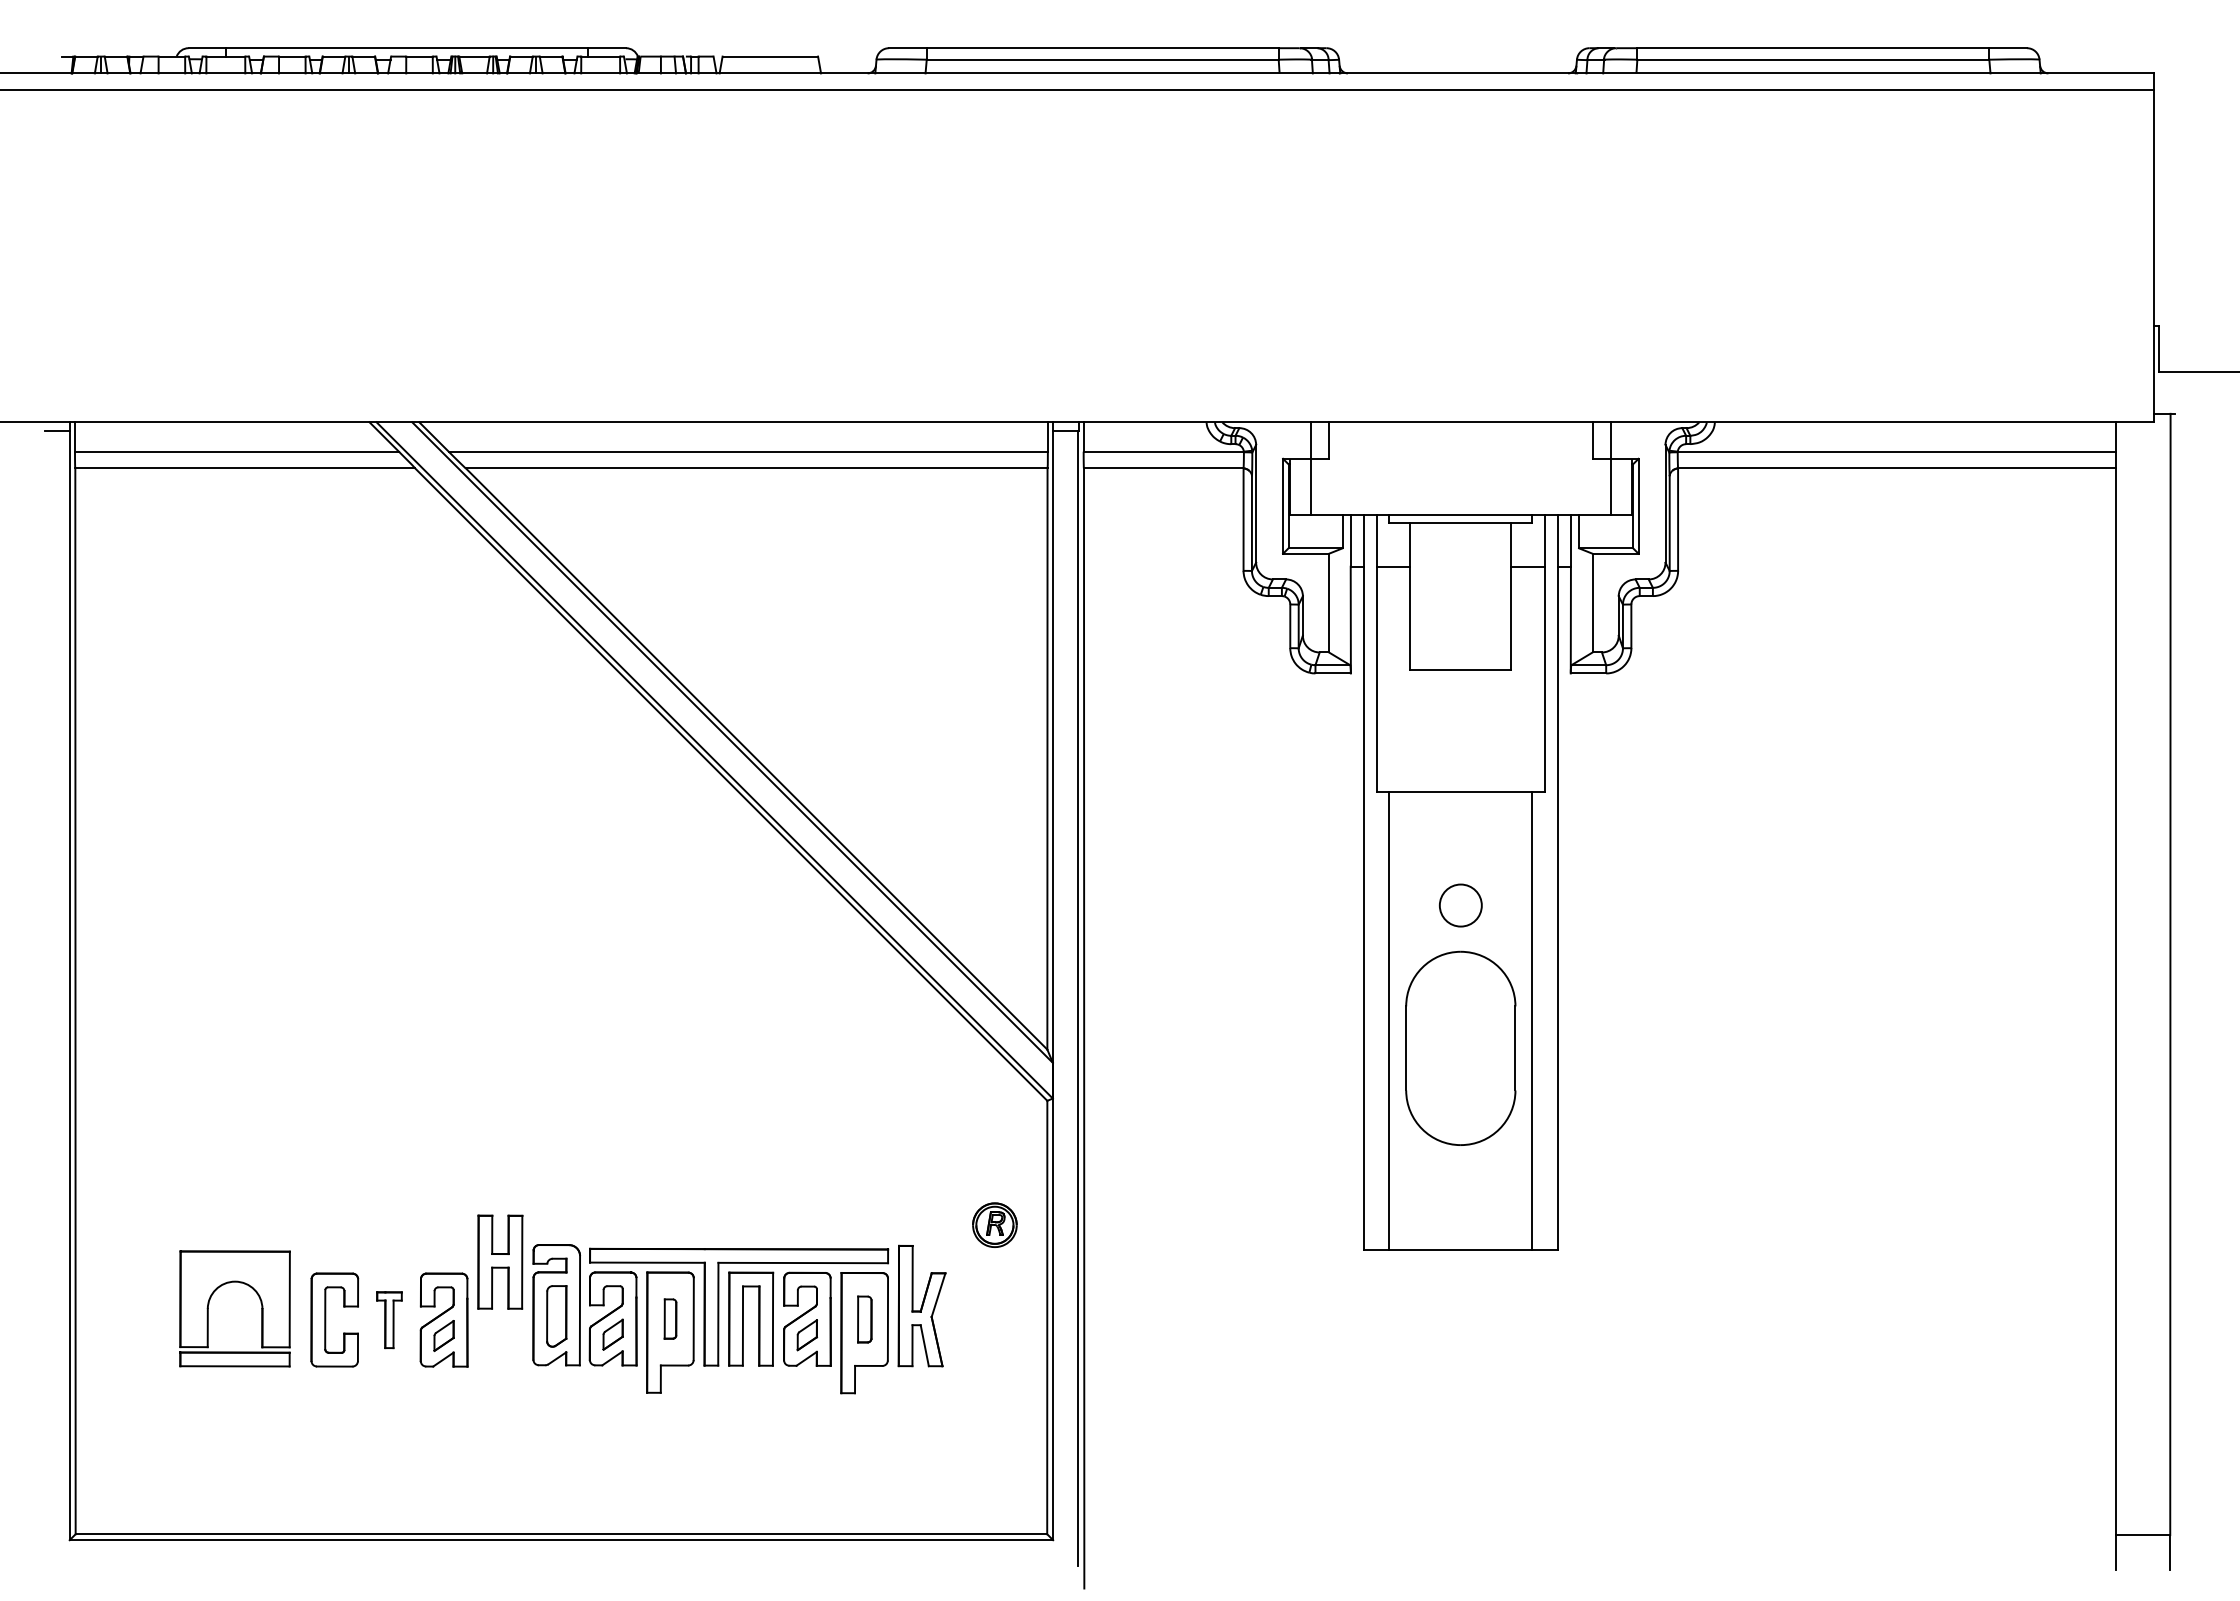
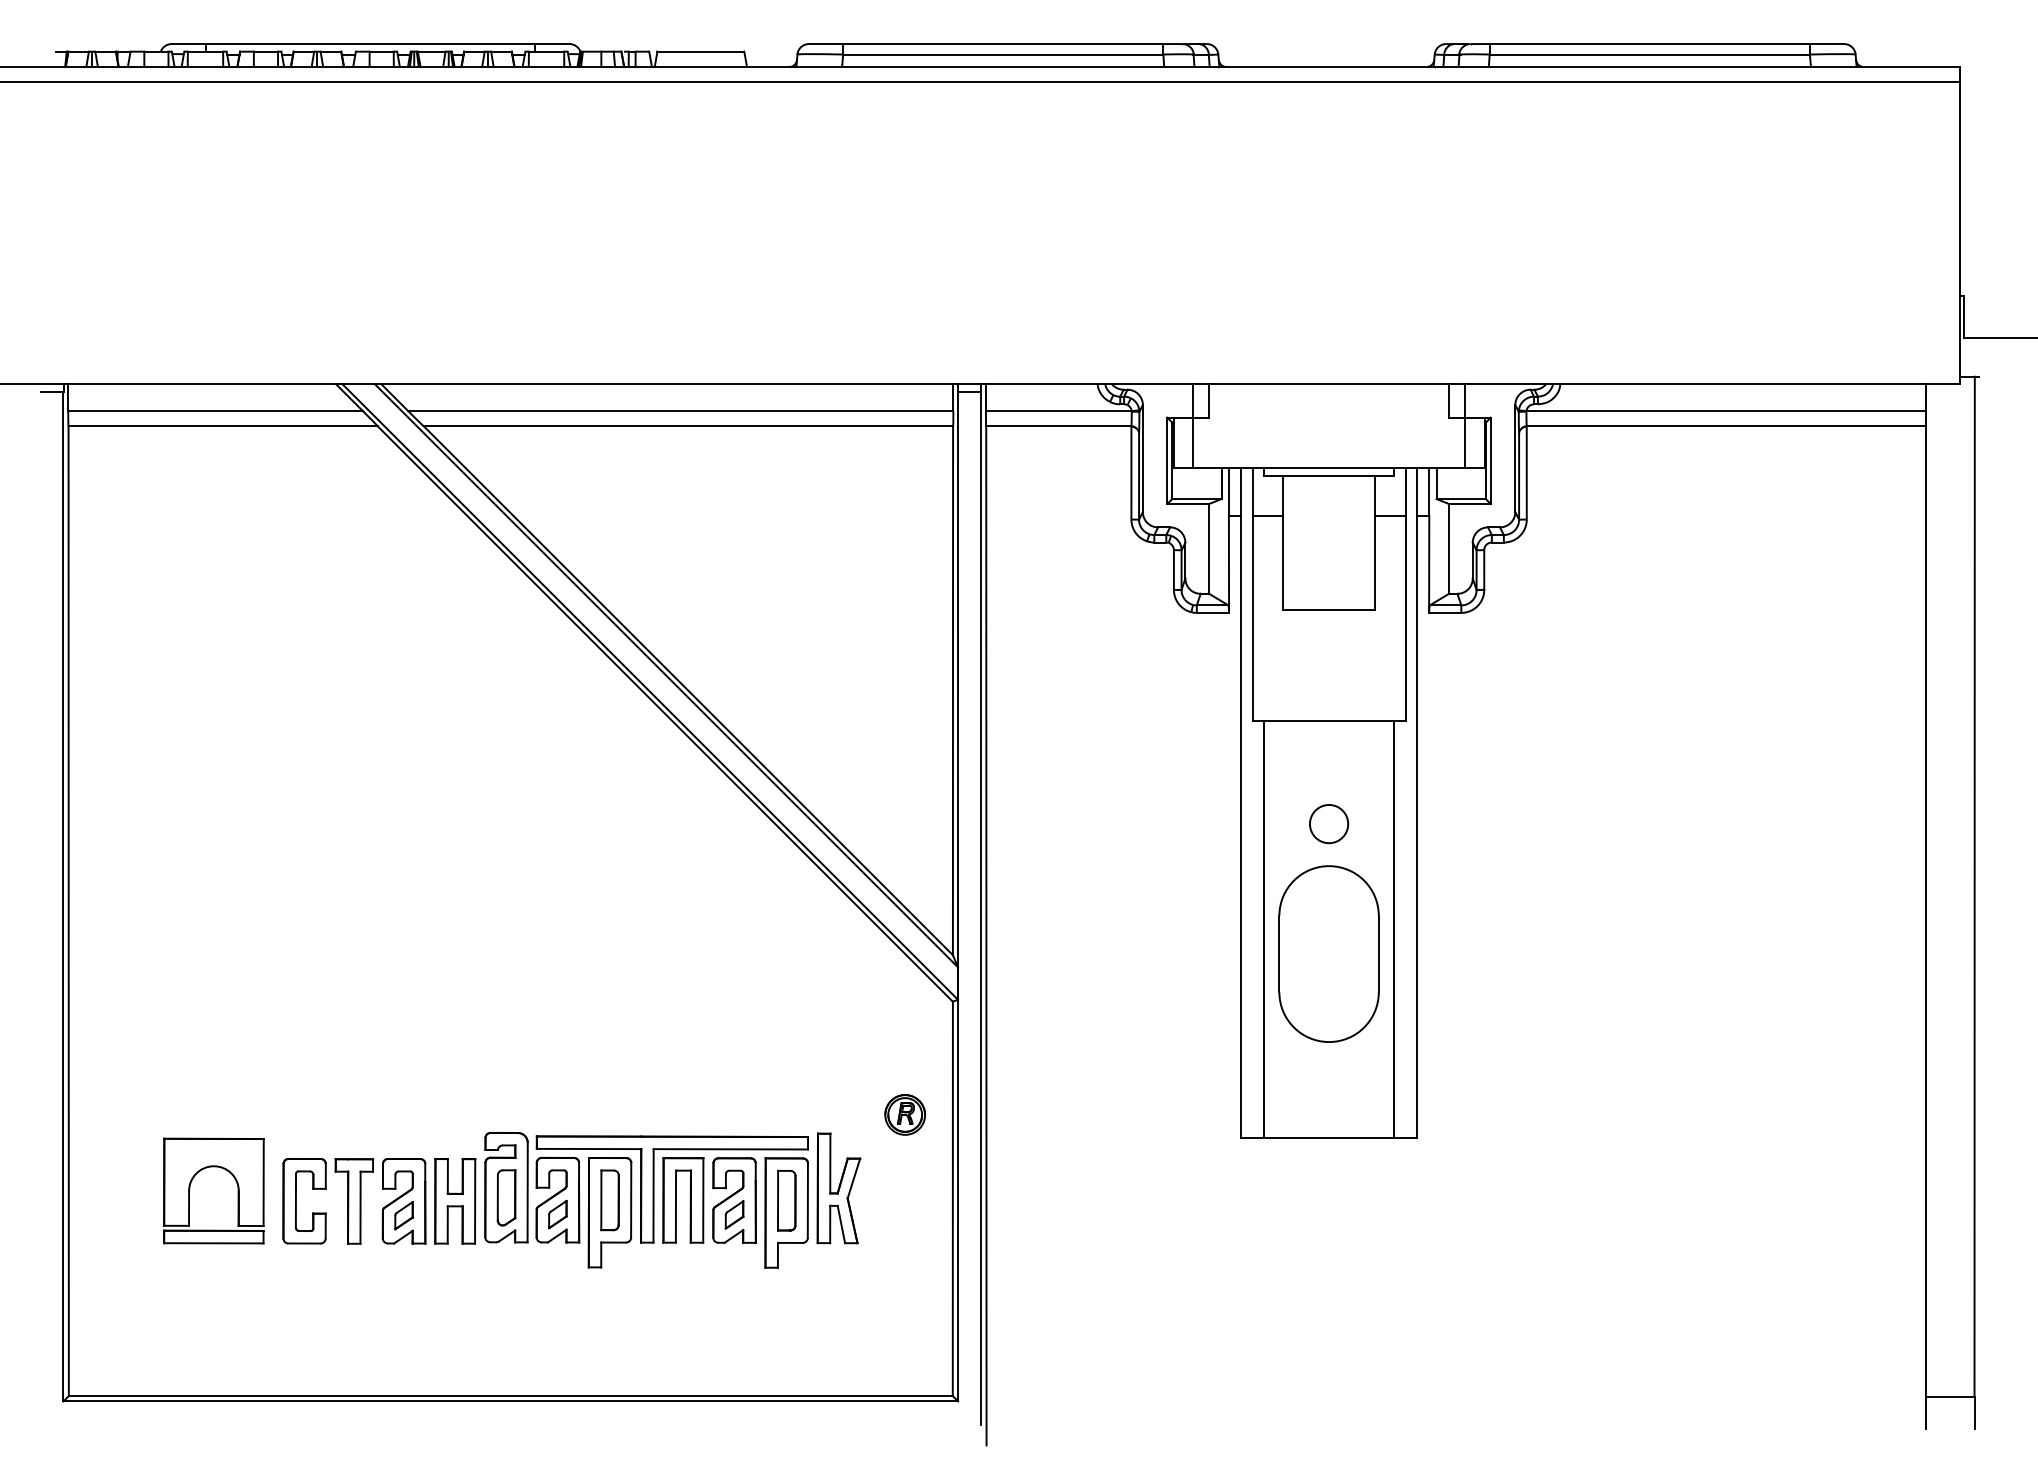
part: (500, 1261) -> (455, 1200), moved
part: (670, 1318) -> (610, 1199), size x1.67
part: (389, 1319) -> (354, 1200), size x1.67
part: (864, 1319) -> (786, 1200), size x1.43

